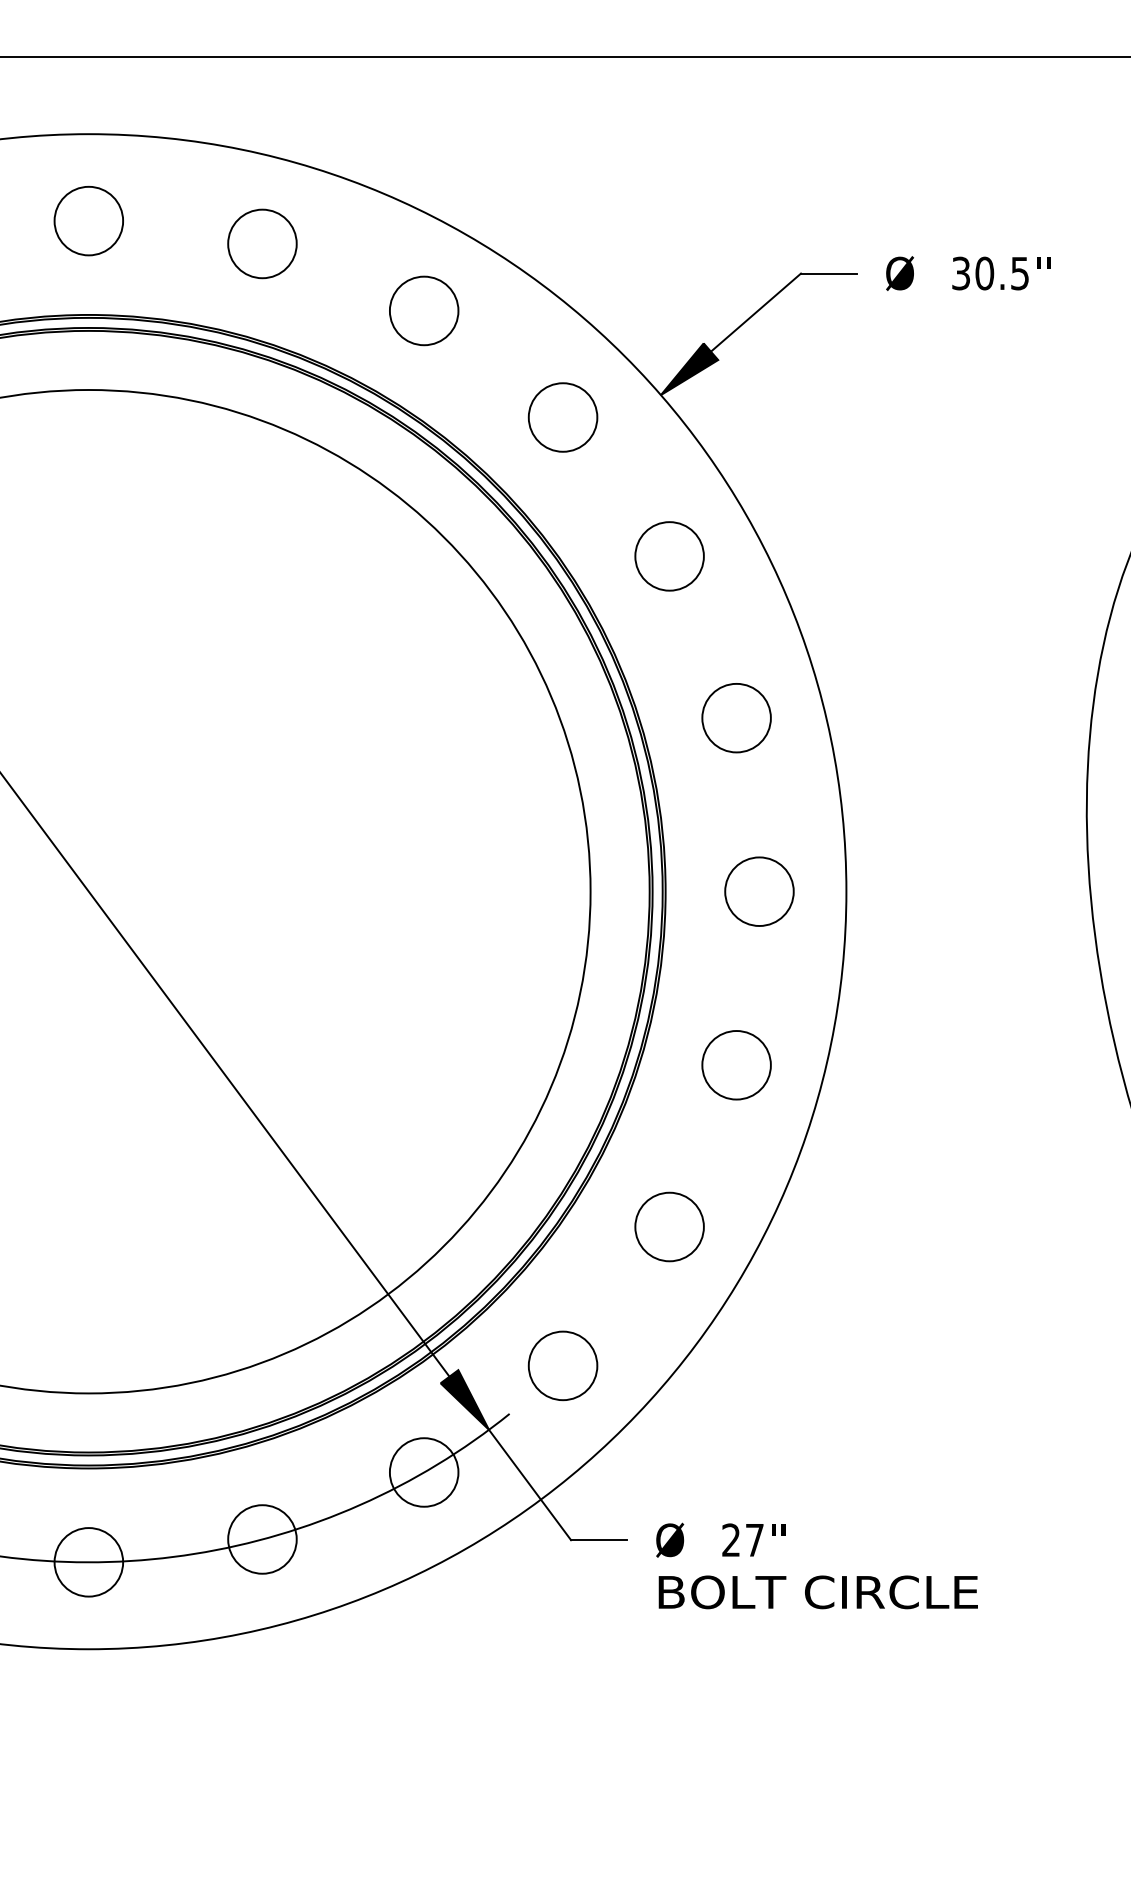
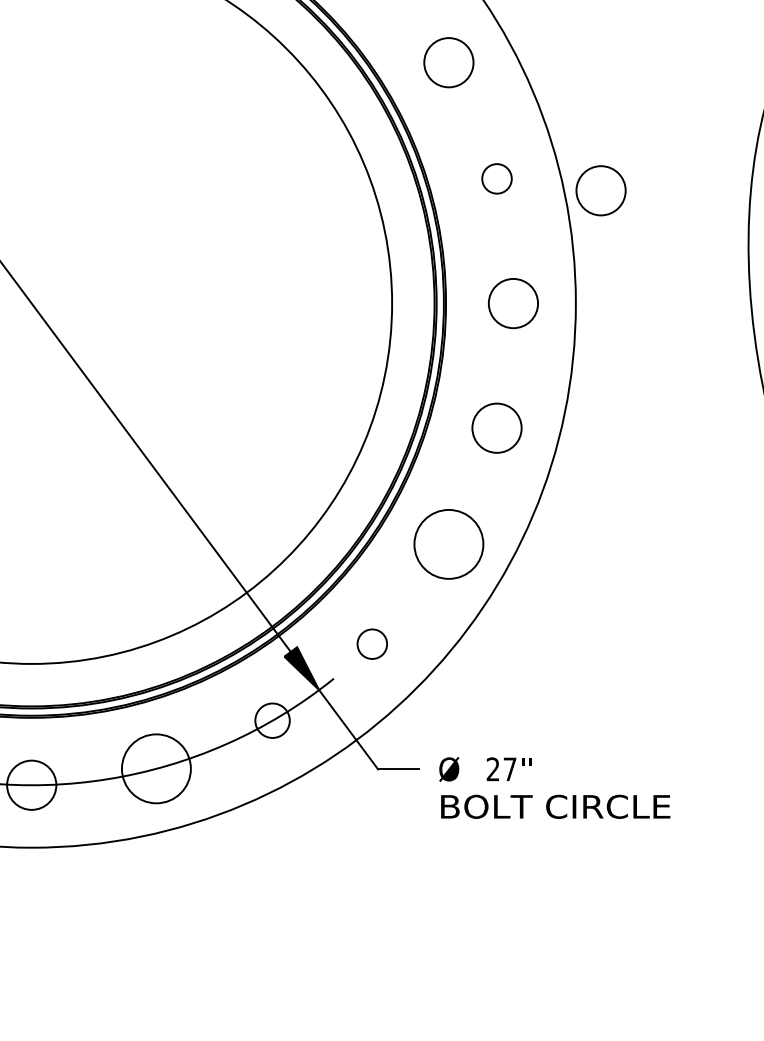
circle: (736, 717) -> (496, 178), size x0.6
circle: (881, 734) -> (601, 190), added
circle: (669, 1226) -> (448, 544), size x1.4
circle: (562, 1365) -> (371, 643), size x0.6
circle: (423, 1472) -> (272, 720), size x0.7
circle: (262, 1539) -> (156, 768), size x1.4

